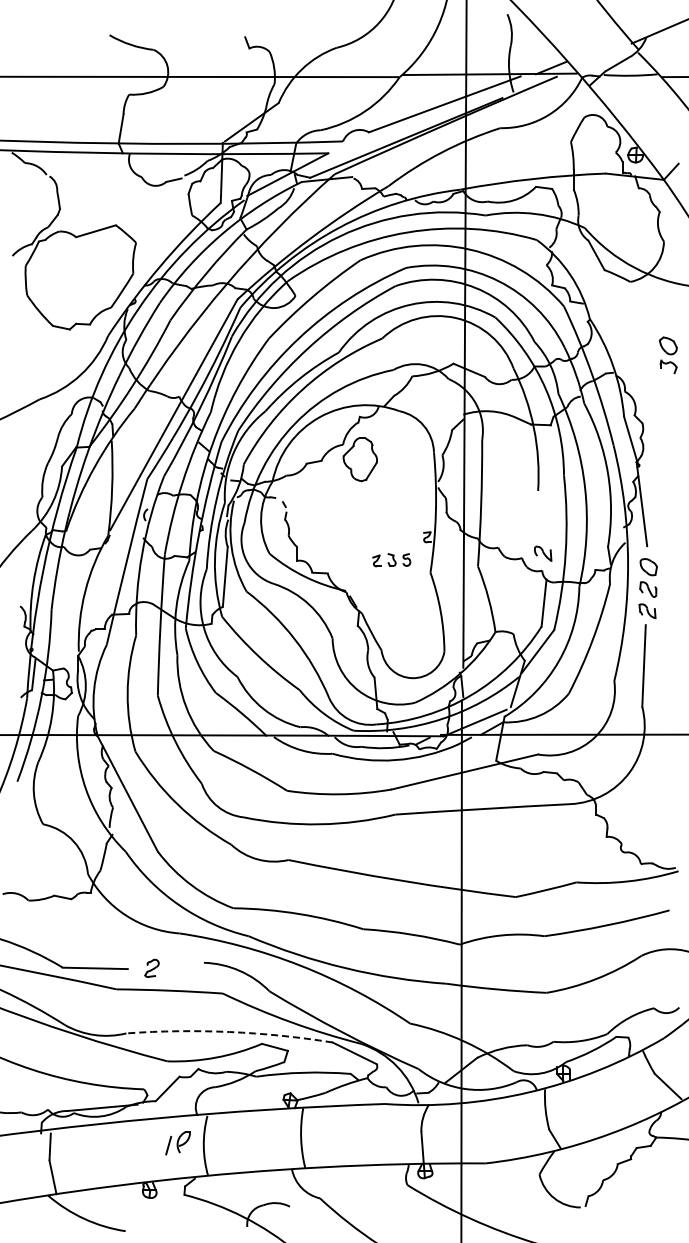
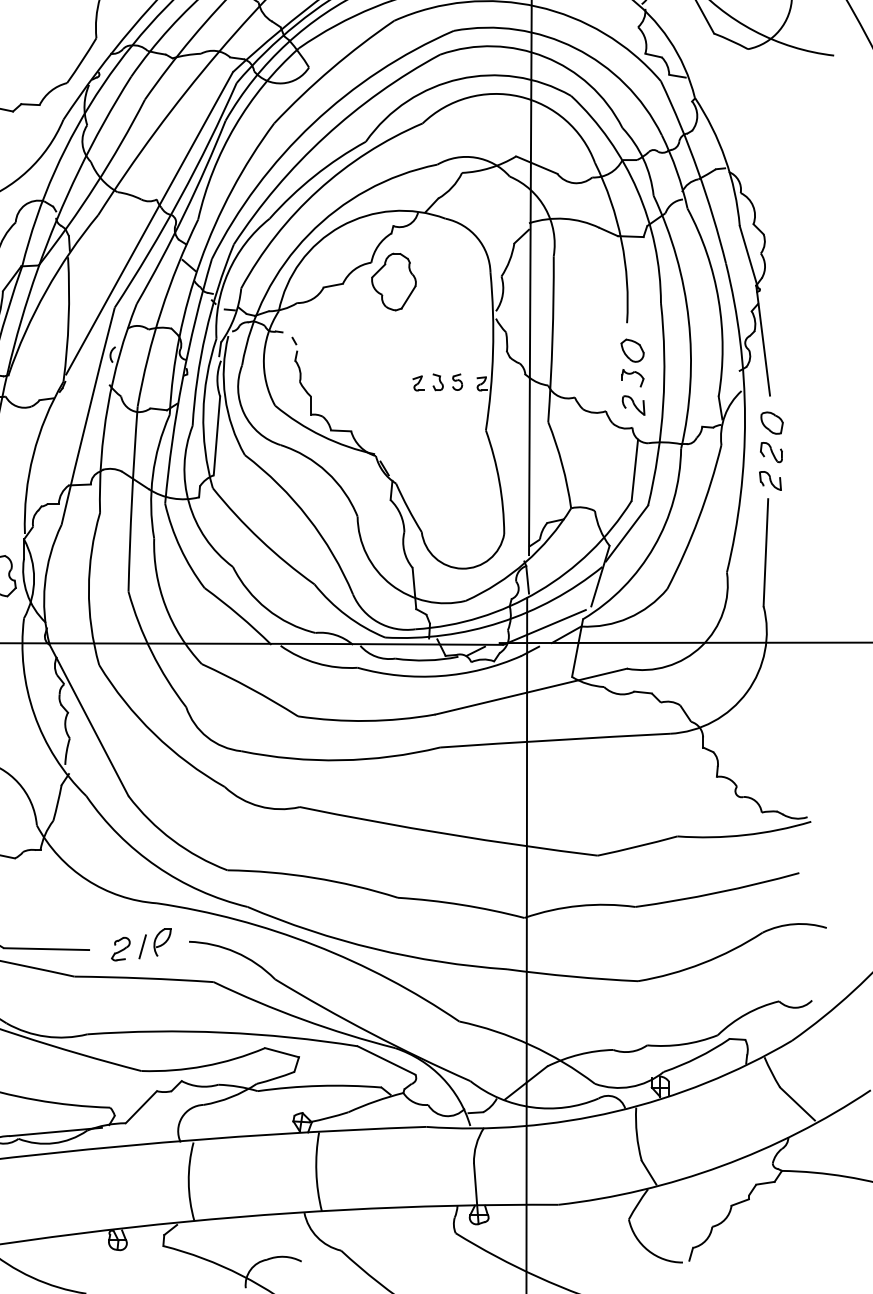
part: (667, 355) -> (631, 363), moved
part: (391, 560) -> (437, 382), moved
arc: (229, 1032) -> (222, 1033), dashed -> solid
part: (177, 1143) -> (154, 944), moved

